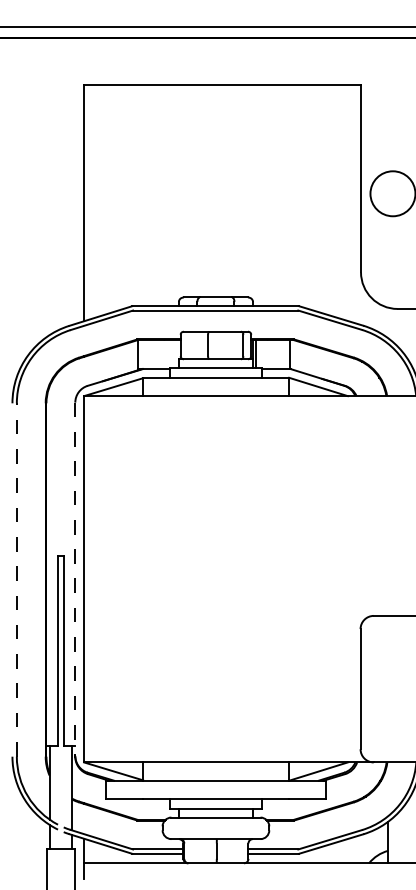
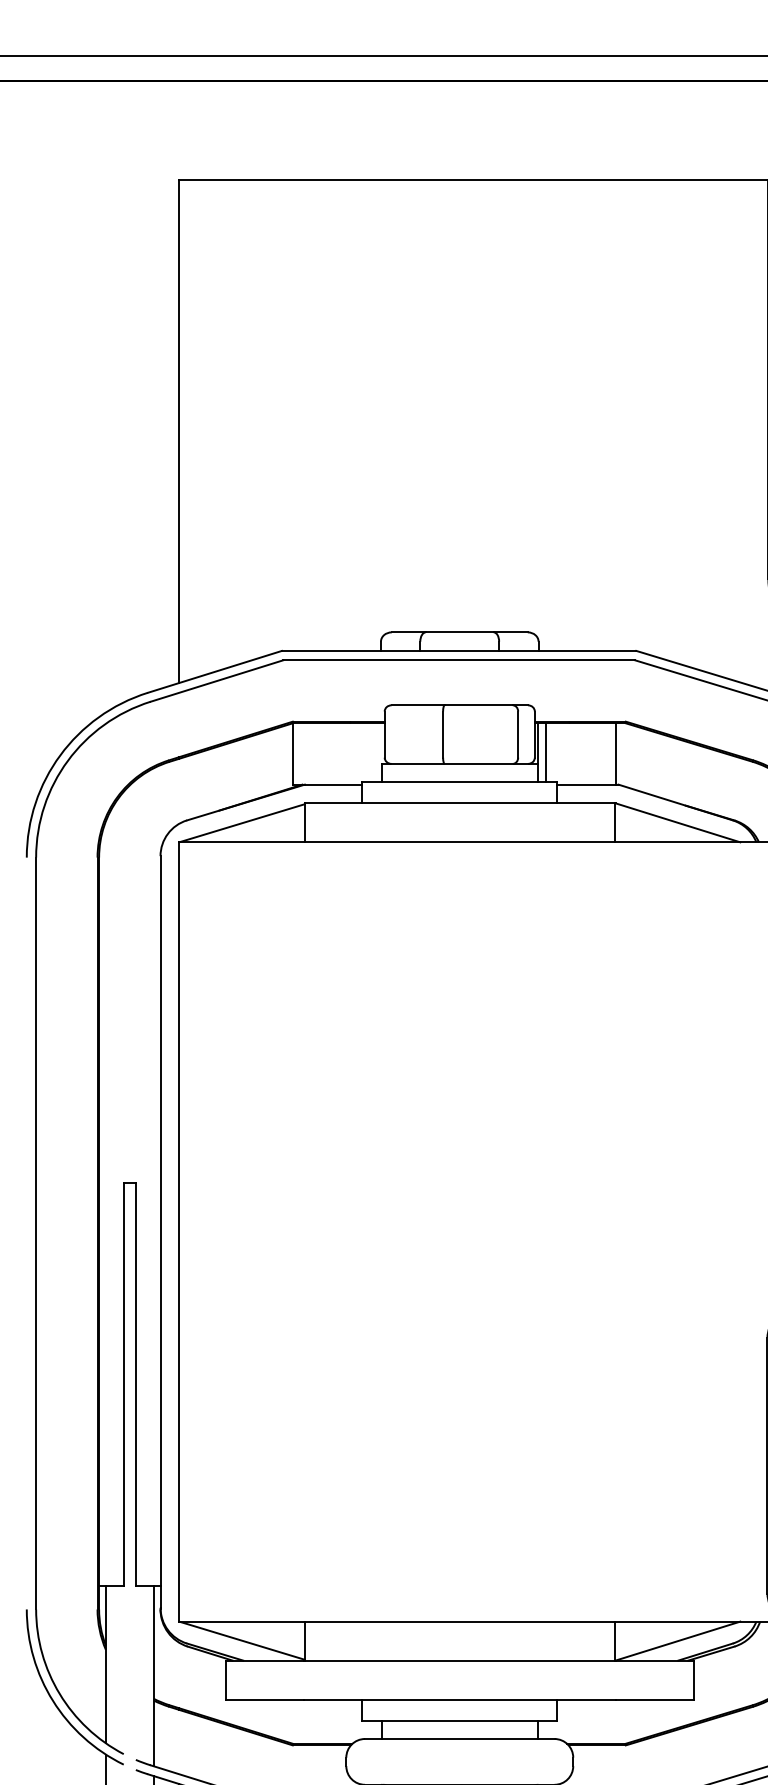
line: (75, 579) -> (160, 1232), dashed -> solid
line: (16, 580) -> (35, 1234), dashed -> solid

